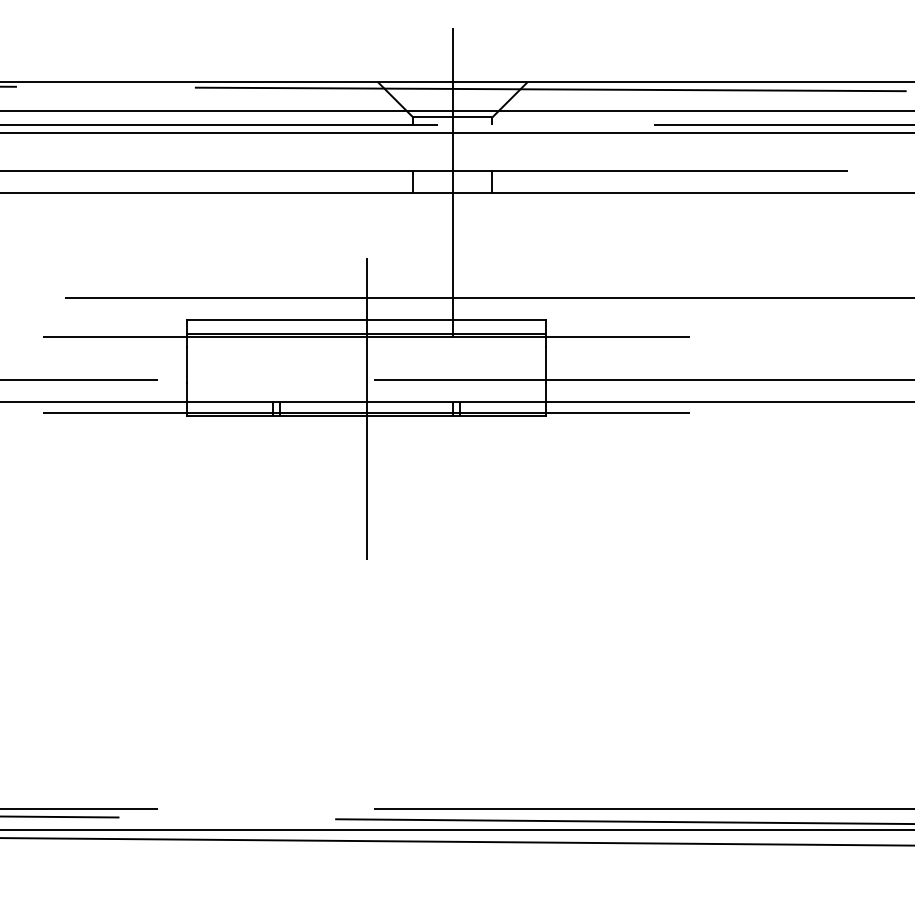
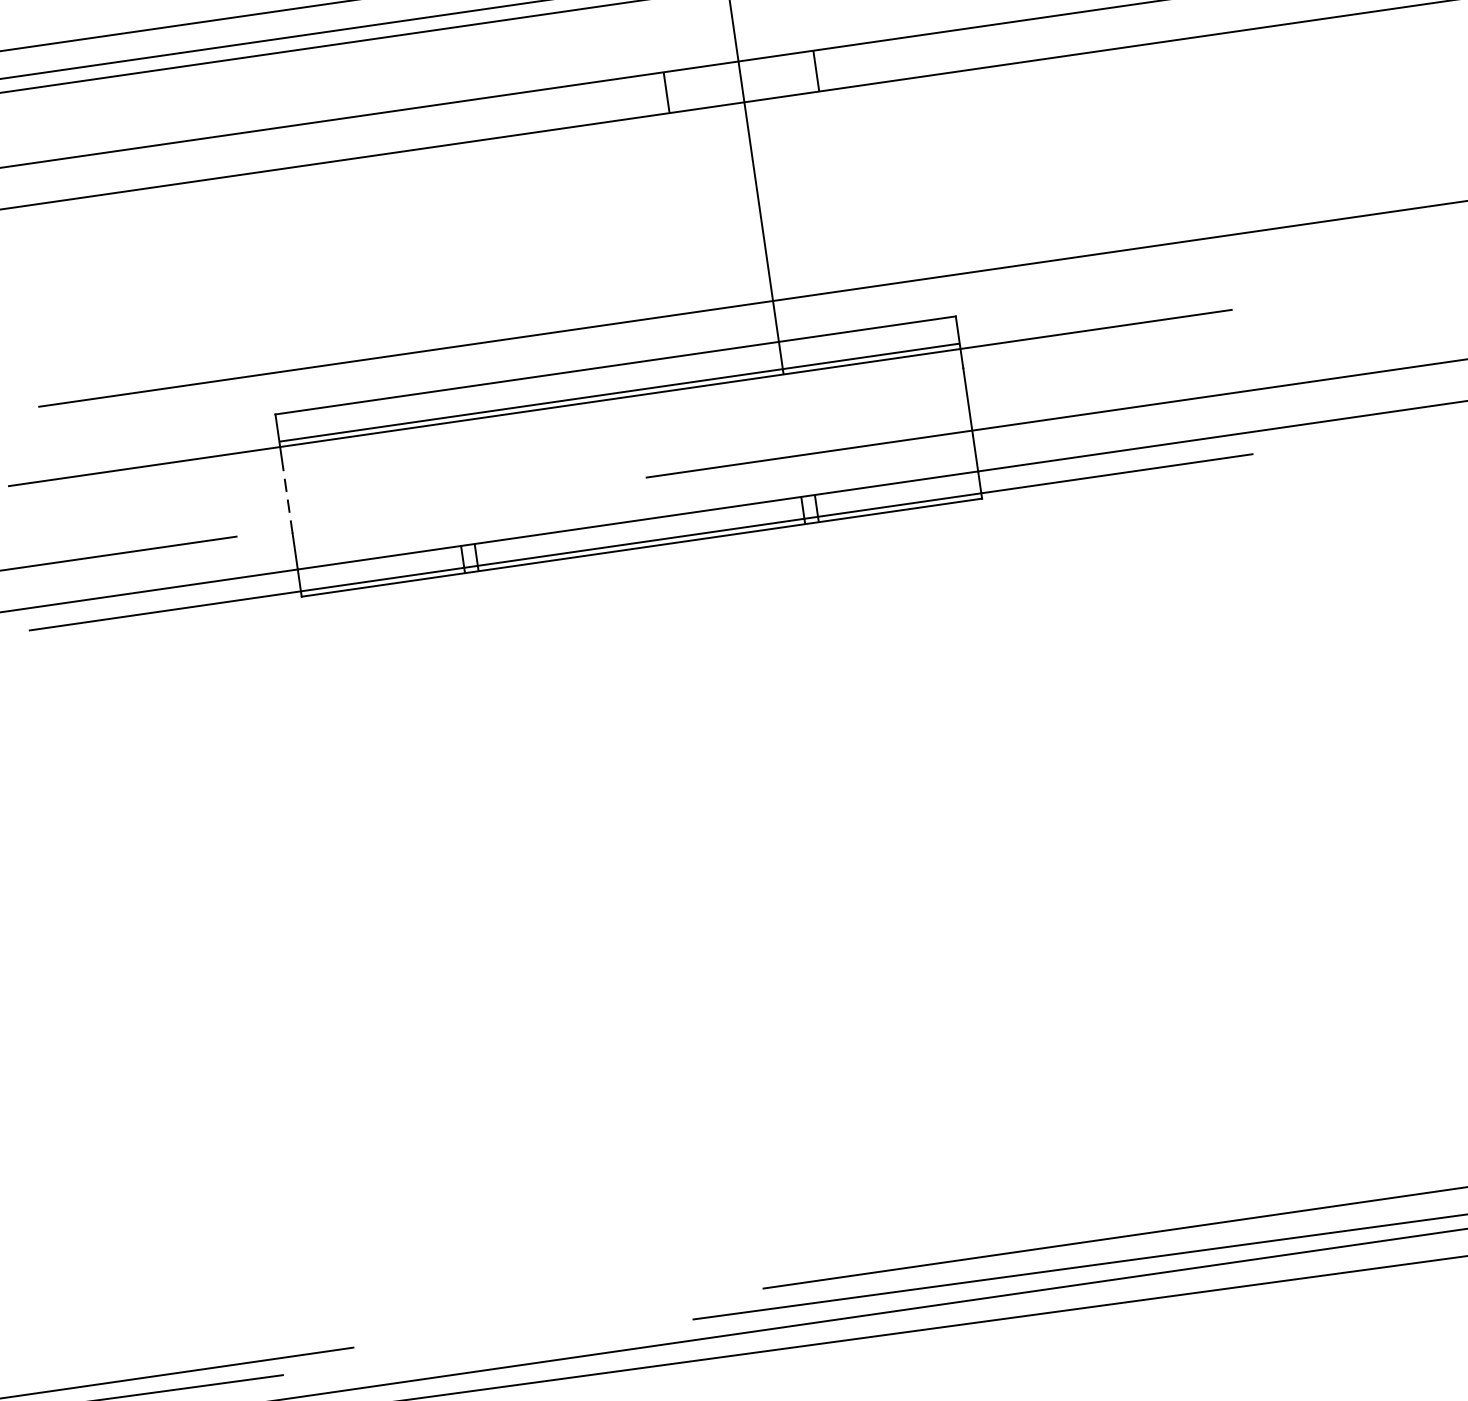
line: (186, 364) -> (287, 499), solid -> dashed
line: (366, 408) -> (639, 533), removed

